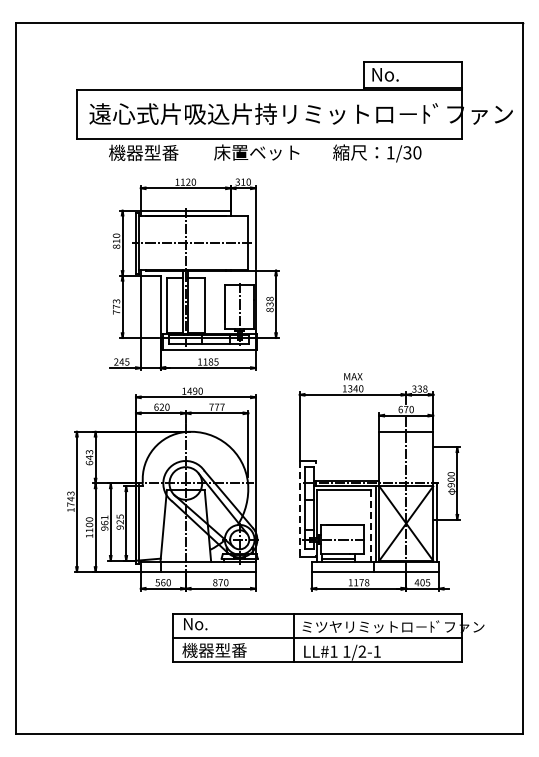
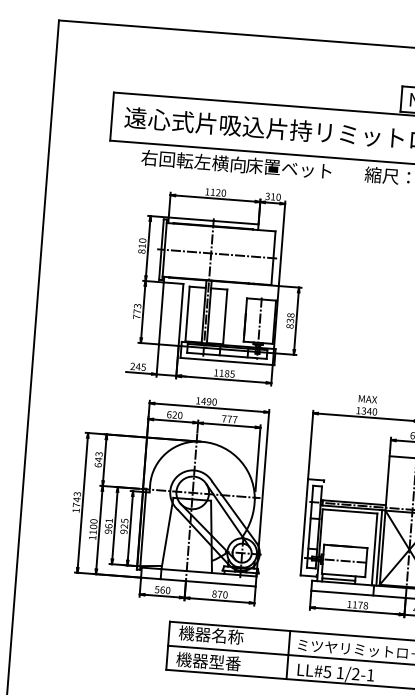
text: (161, 152) -> (193, 161), 機器型番 -> 右回転左横向
line: (299, 509) -> (304, 527), dashed -> solid
line: (371, 525) -> (374, 549), dashed -> solid
text: (215, 623) -> (211, 634), No. -> 機器名称
text: (333, 651) -> (327, 671), LL#1 -> LL#5

